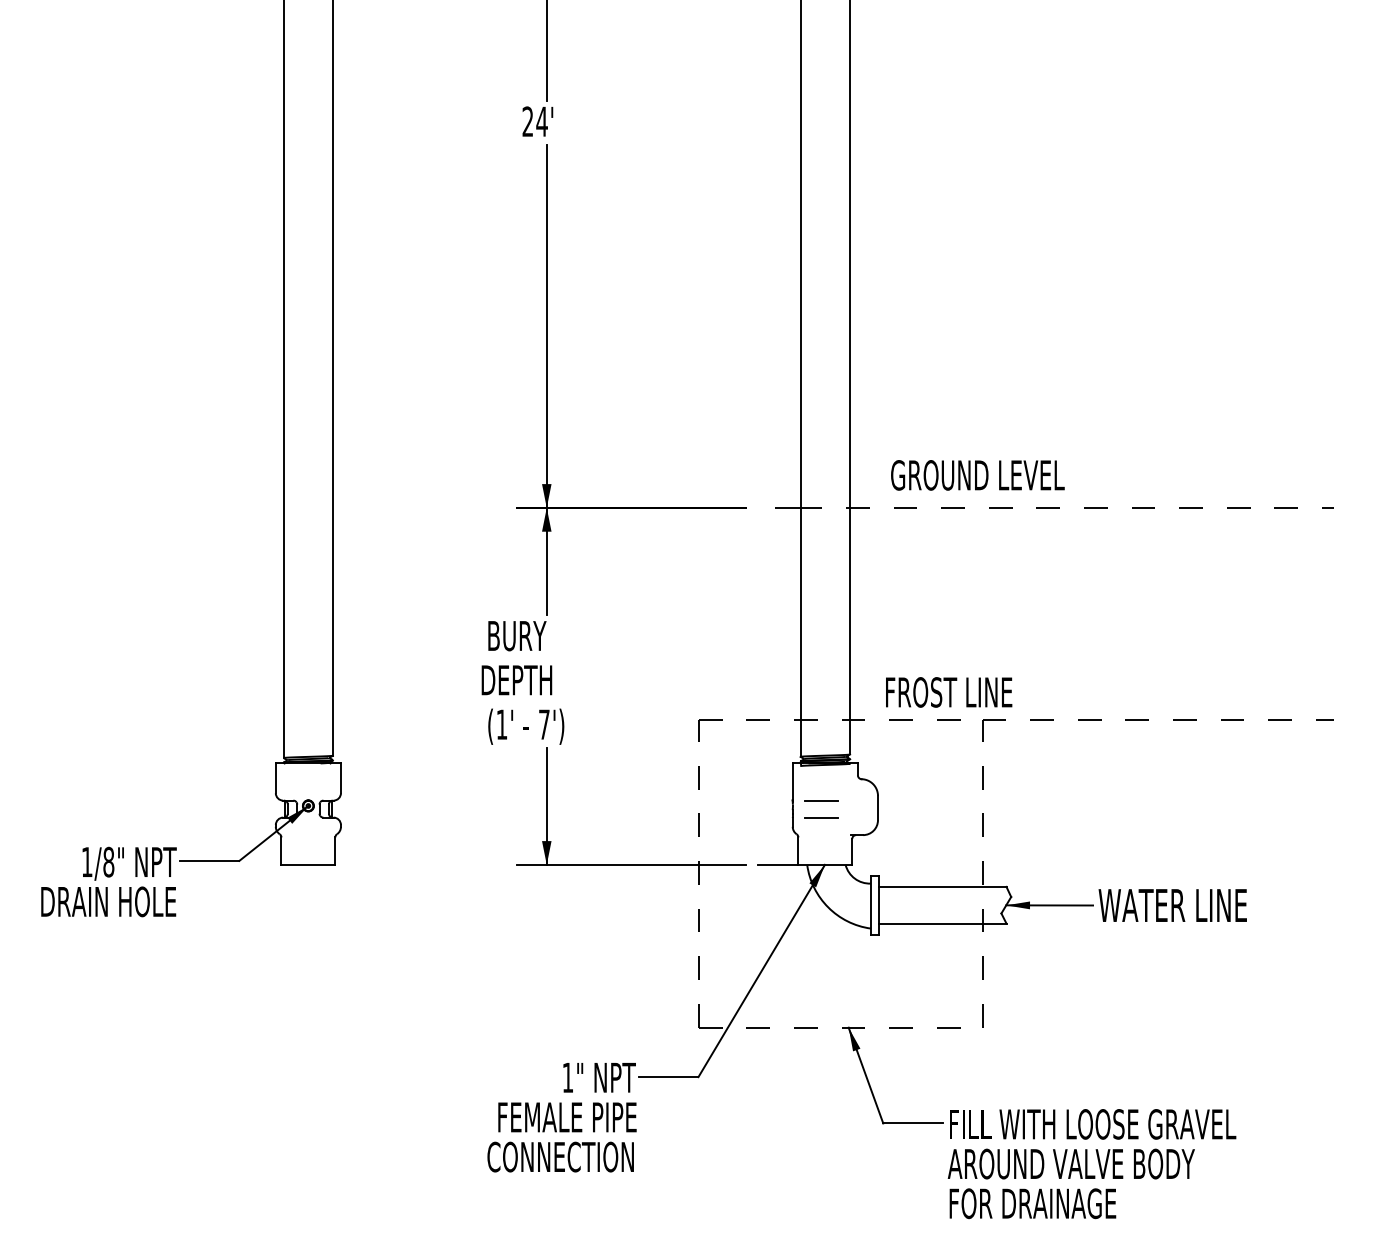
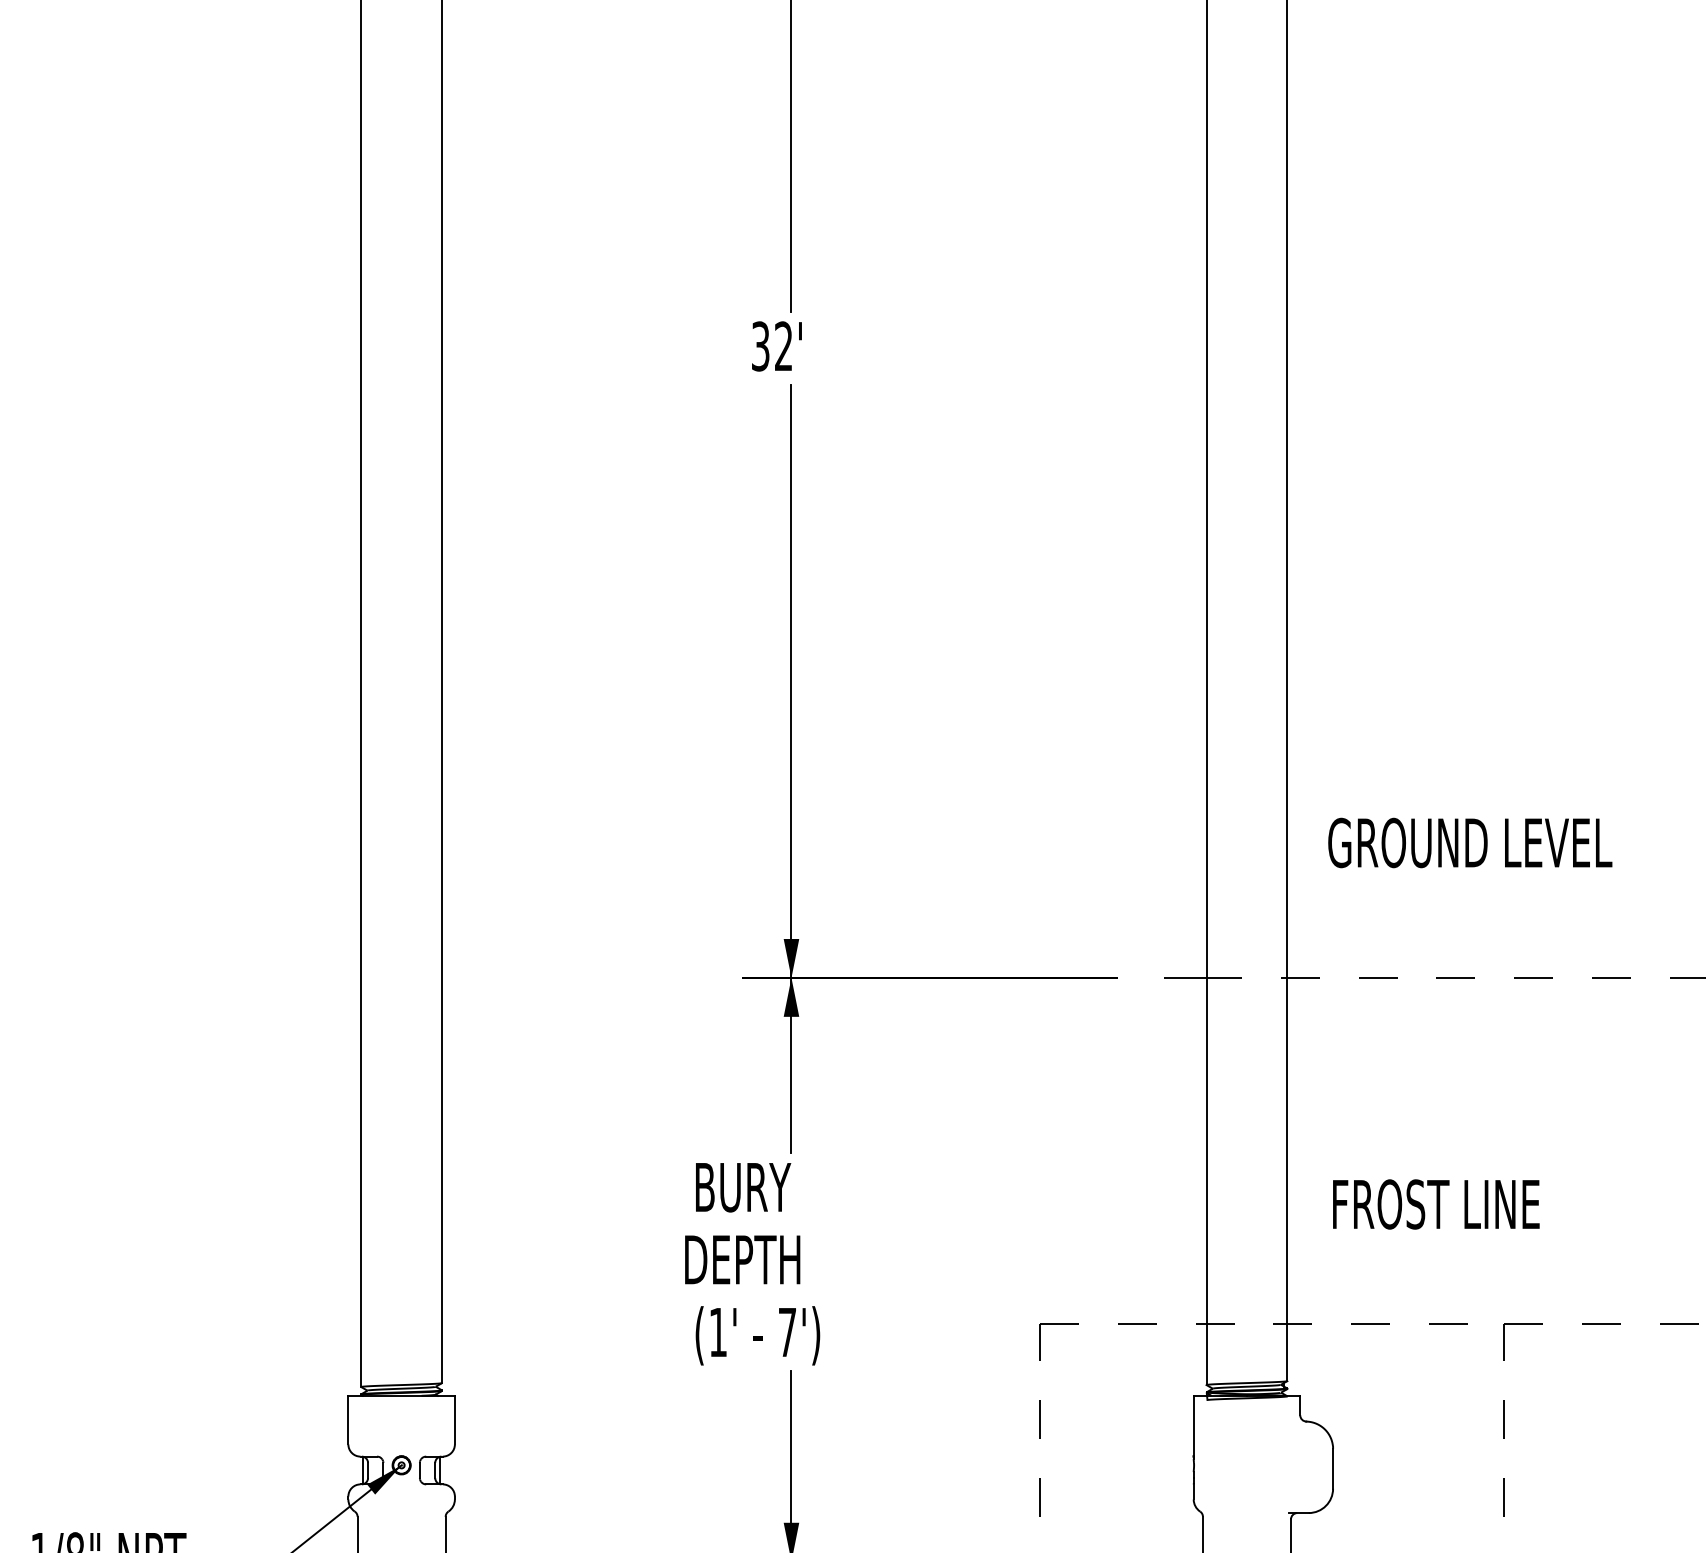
text: (534, 121) -> (771, 346), 24' -> 32'
text: (977, 475) -> (1469, 843), moved
text: (949, 692) -> (1436, 1204), moved
line: (821, 800) -> (1240, 1456), removed
line: (821, 817) -> (1240, 1484), removed

